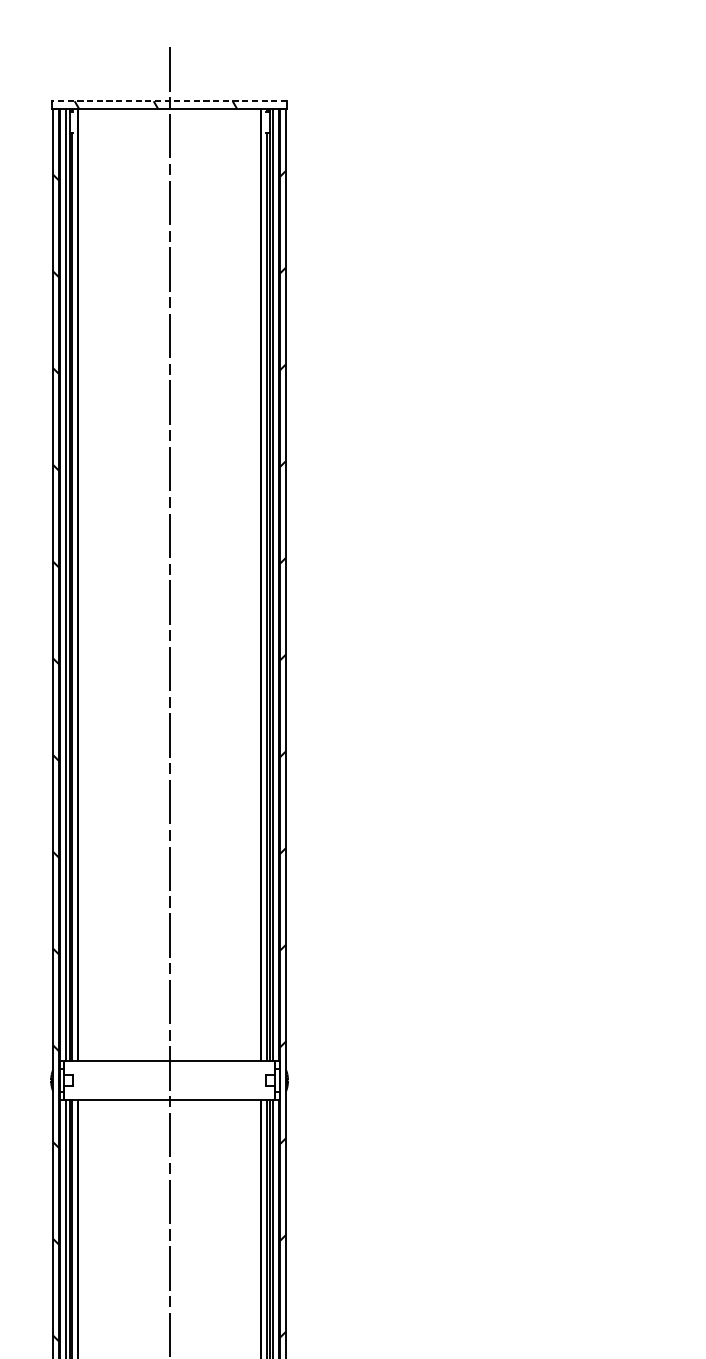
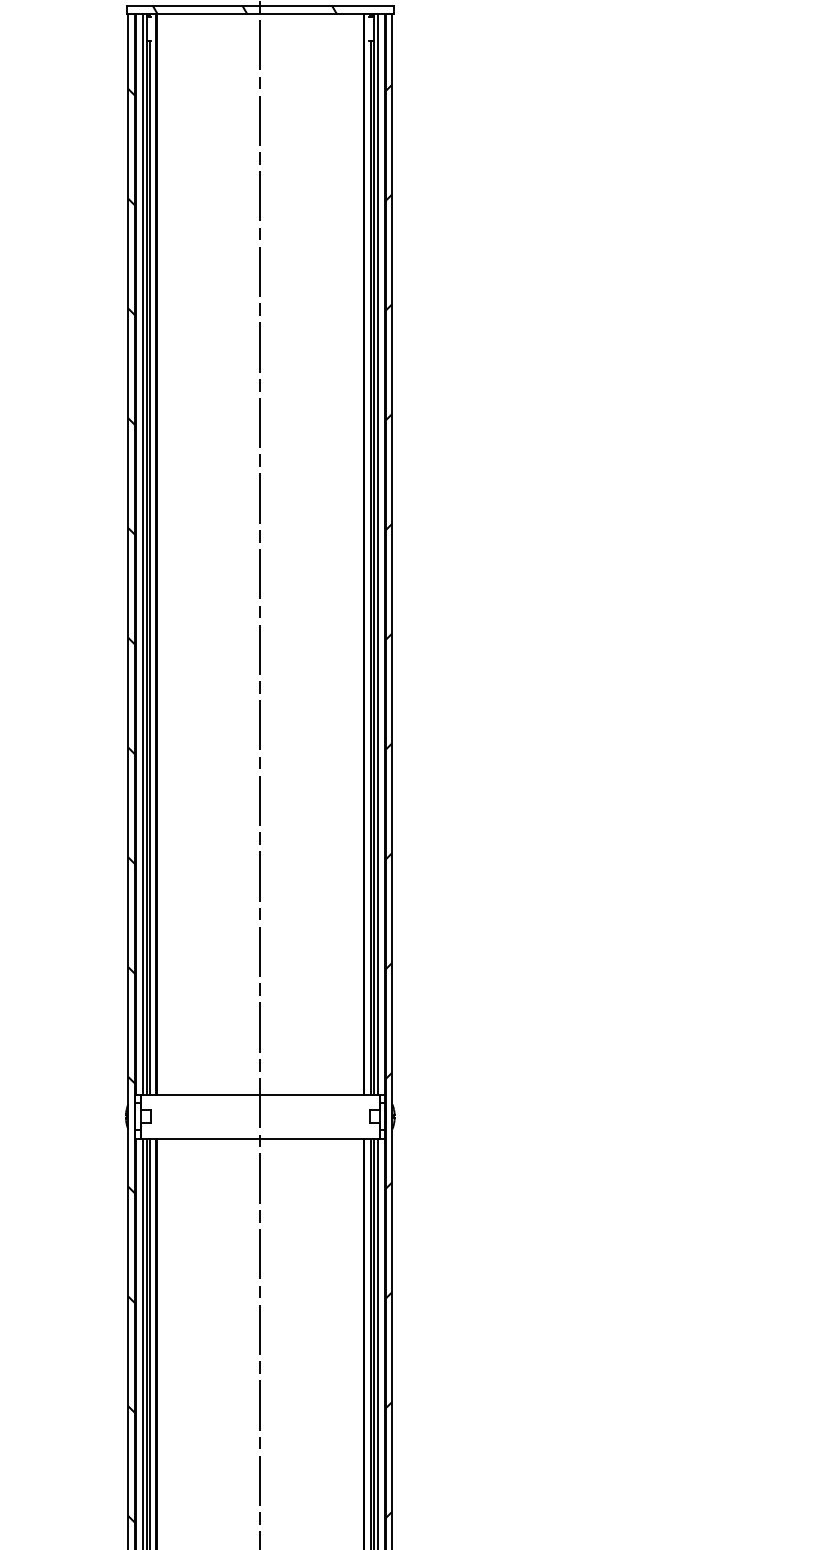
line: (168, 101) -> (259, 5), dashed -> solid

